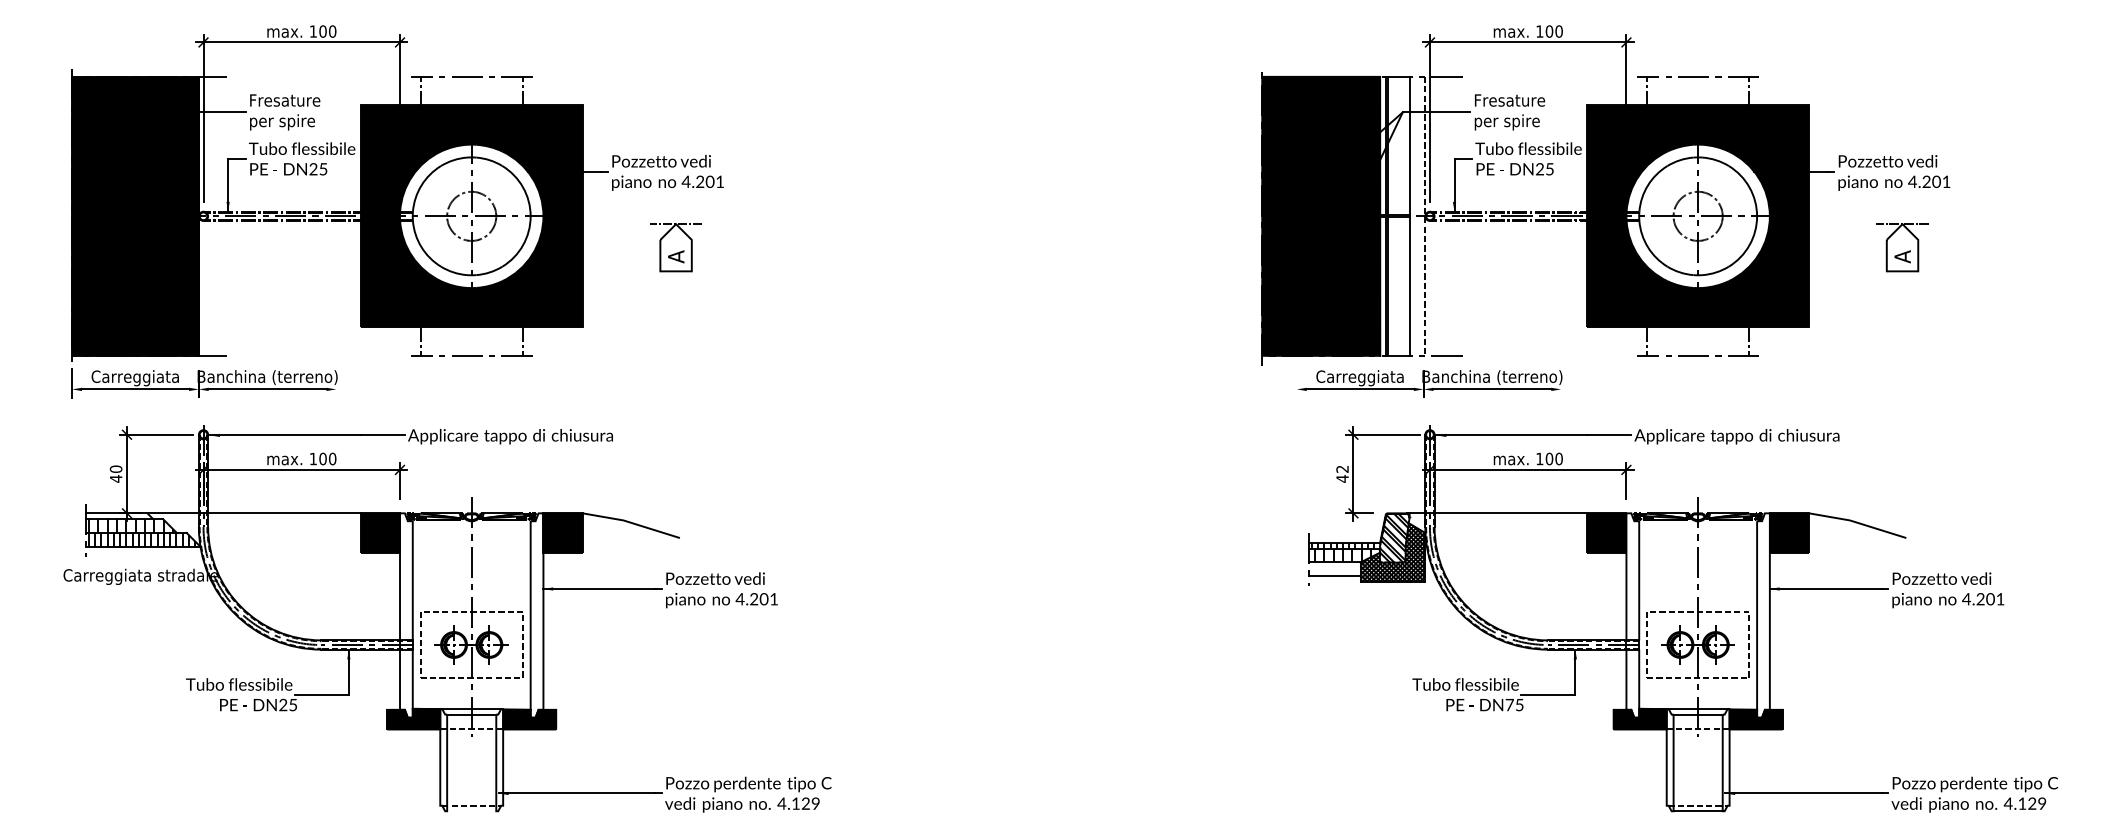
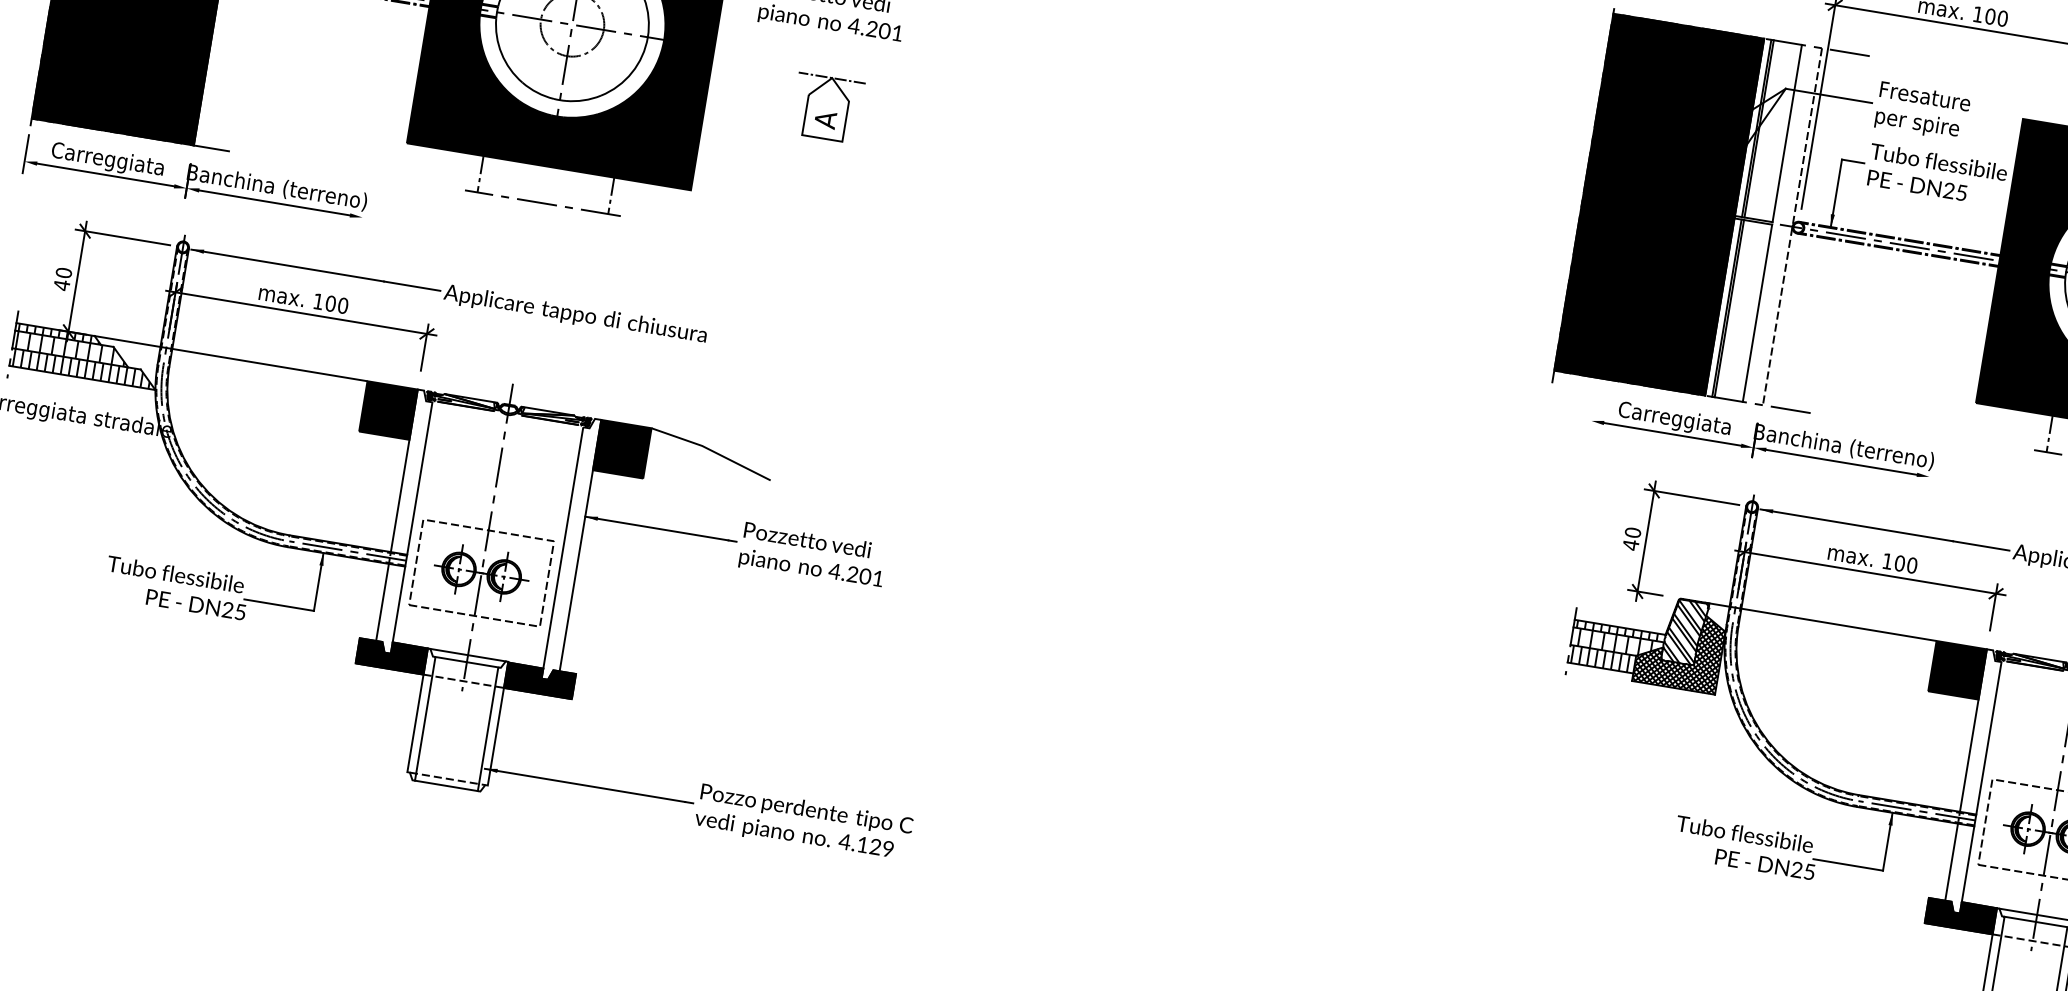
text: (1342, 468) -> (1633, 531), 42 -> 40
hatch: (119, 516) -> (58, 334), added
hatch: (1333, 569) -> (1600, 659), added
text: (1509, 704) -> (1796, 869), DN75 -> DN25
line: (471, 811) -> (446, 786), added

